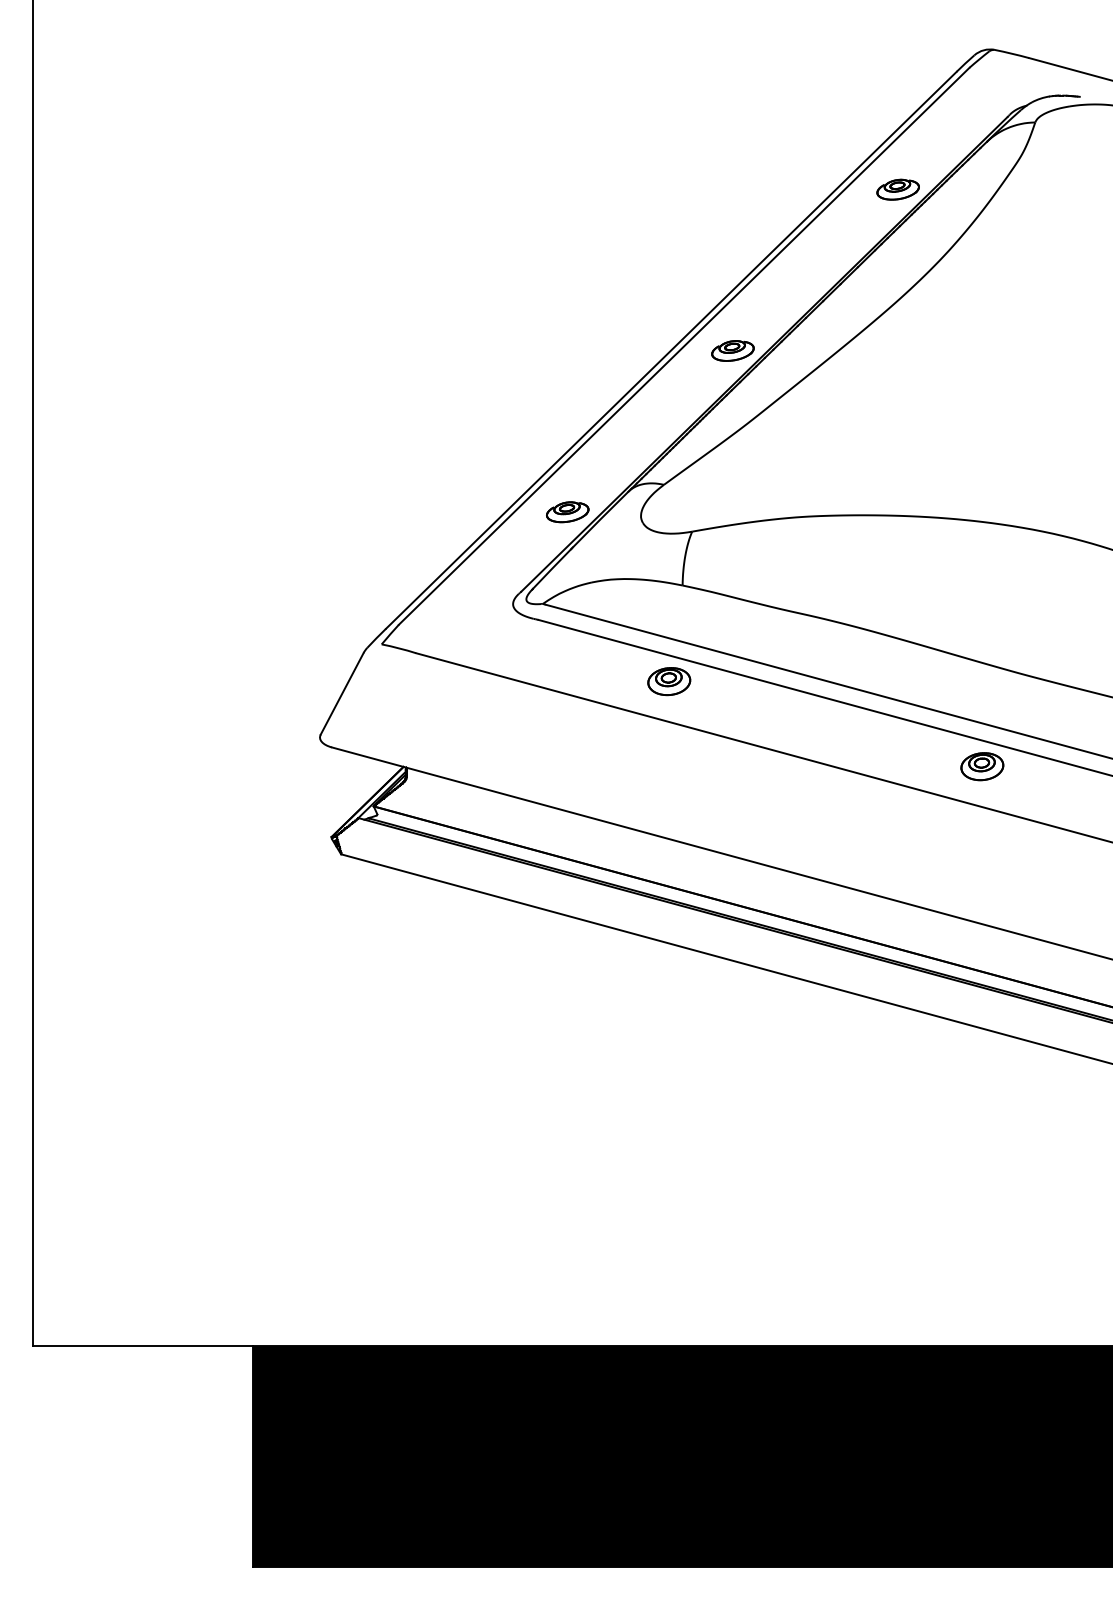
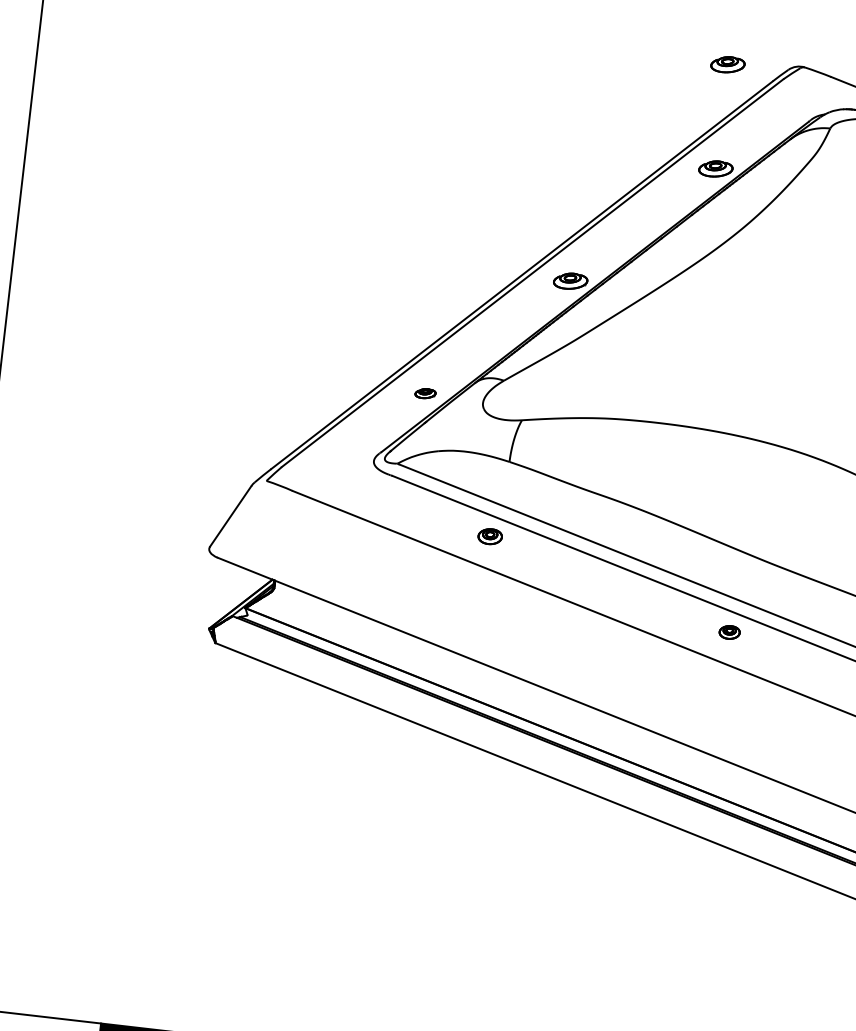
part: (897, 57) -> (727, 64), added
part: (567, 512) -> (425, 393), size x0.6
part: (669, 681) -> (490, 536), size x0.7
part: (982, 766) -> (729, 632), size x0.6

